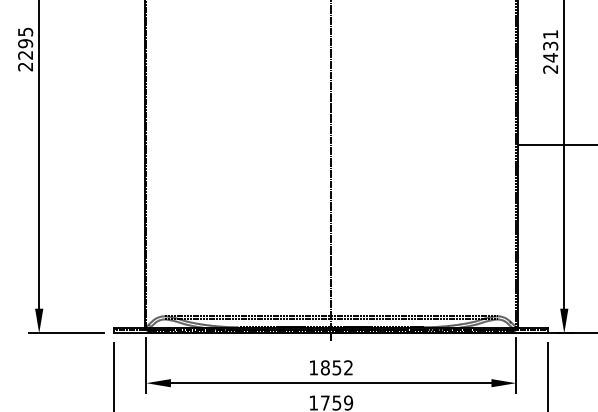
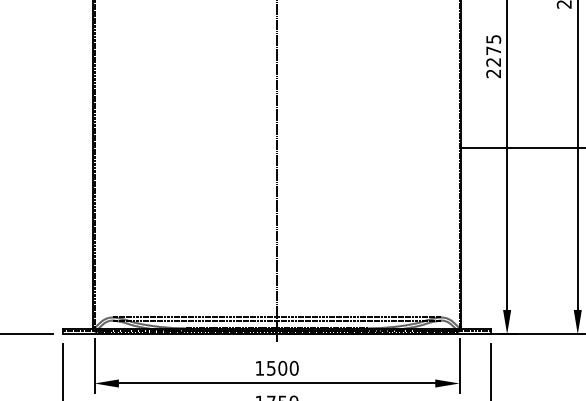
text: (550, 46) -> (493, 51), 2431 -> 2275
text: (336, 367) -> (282, 368), 1852 -> 1500

